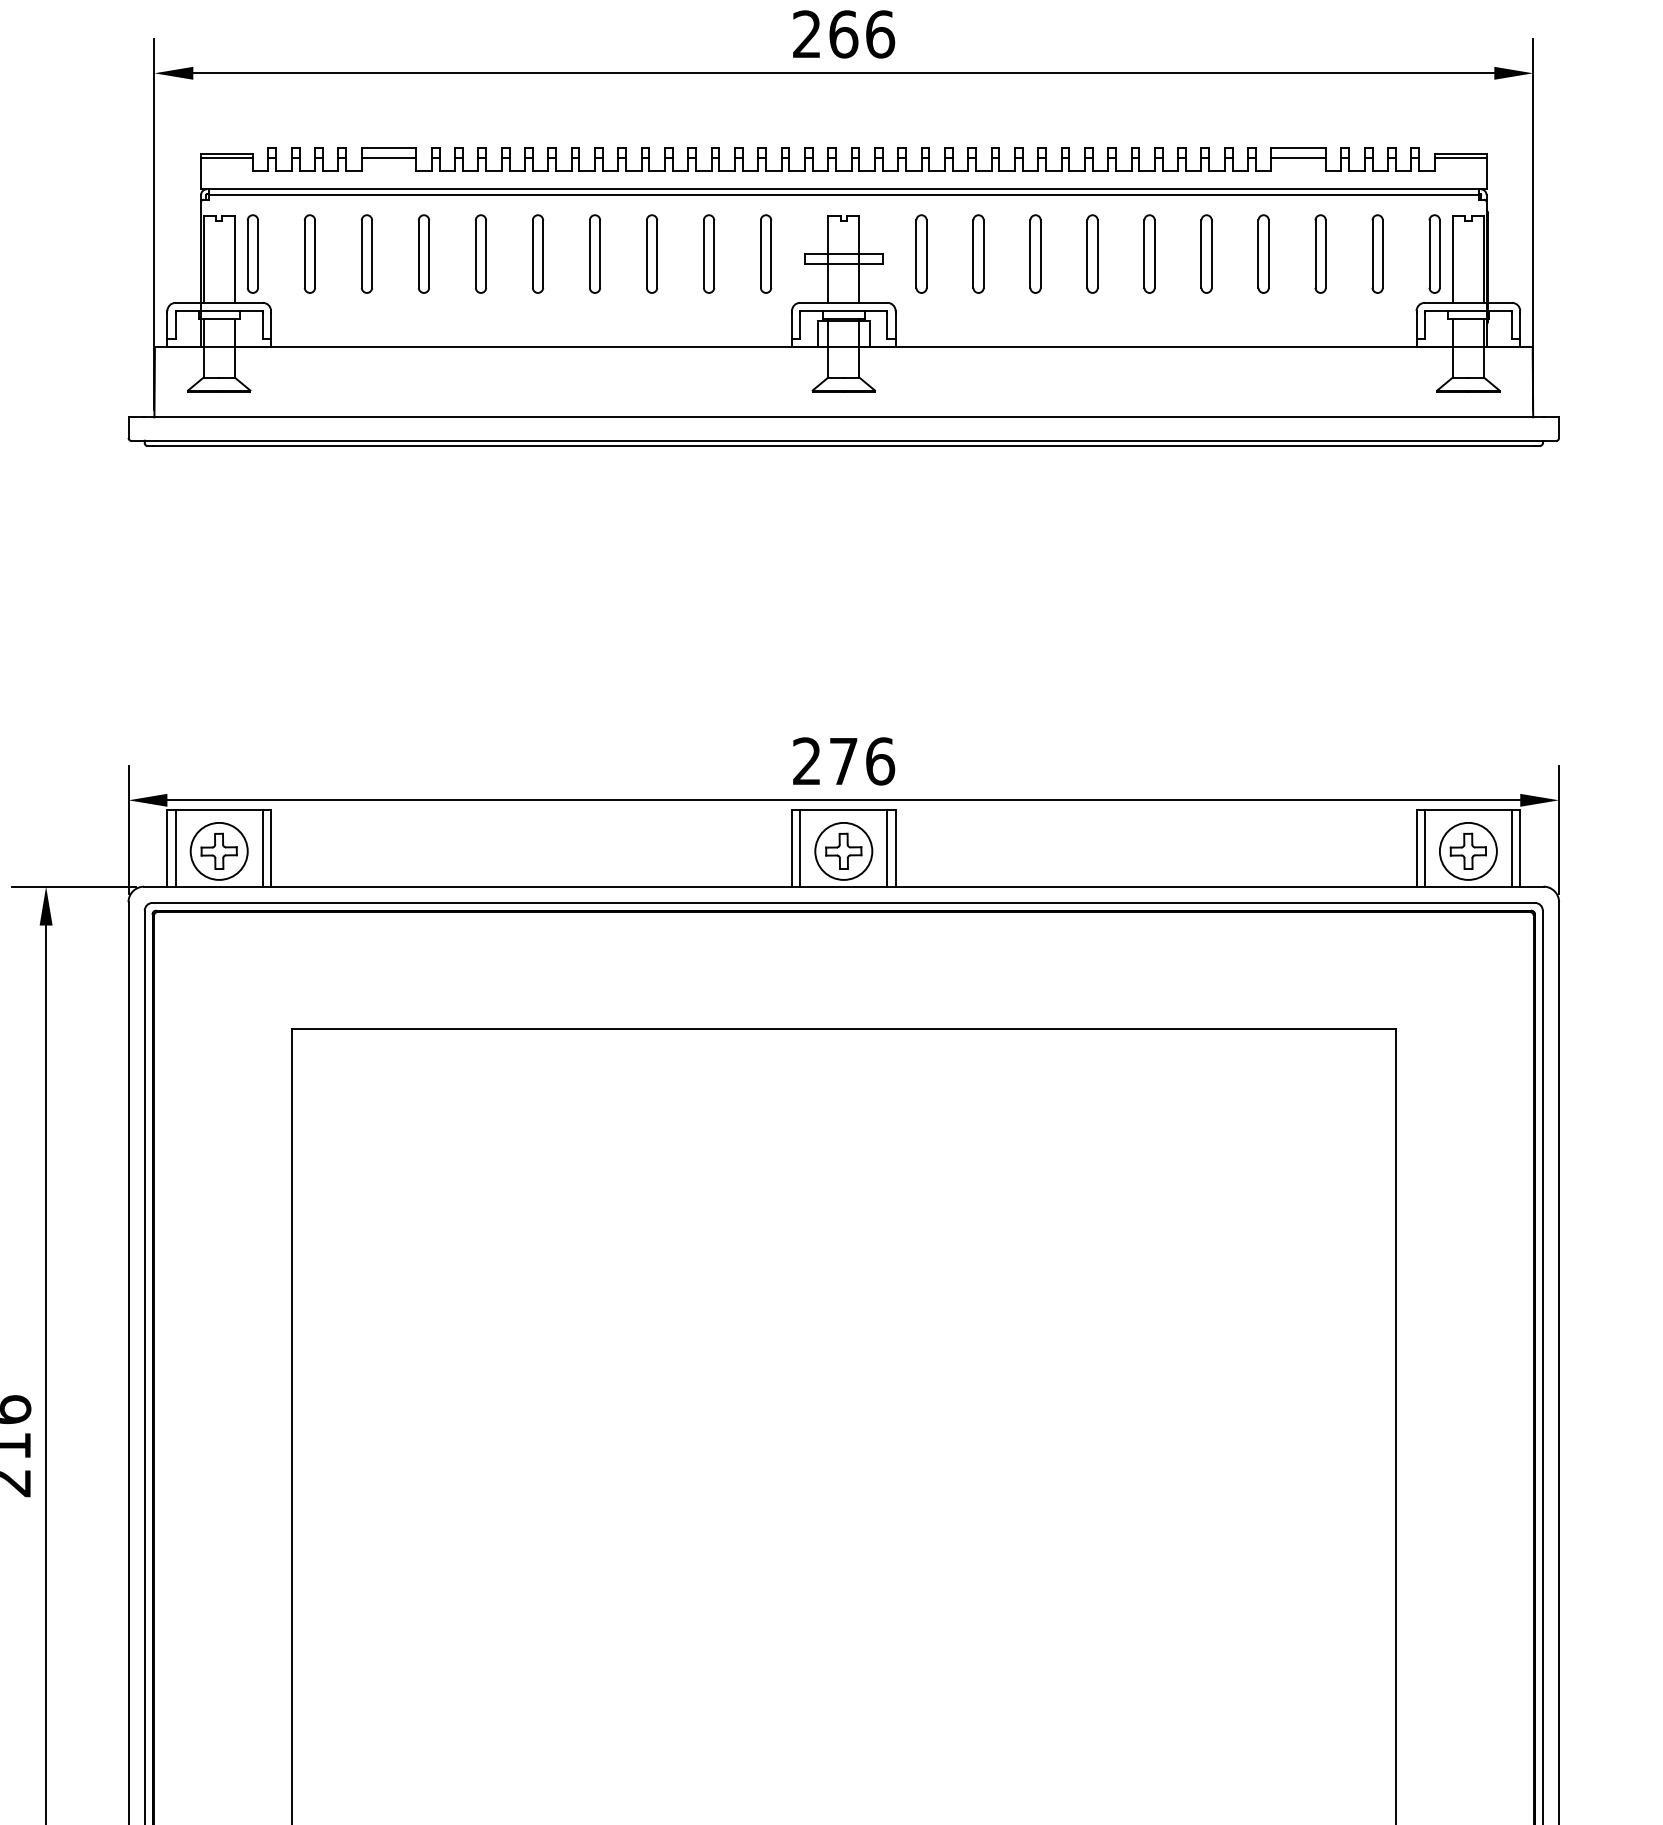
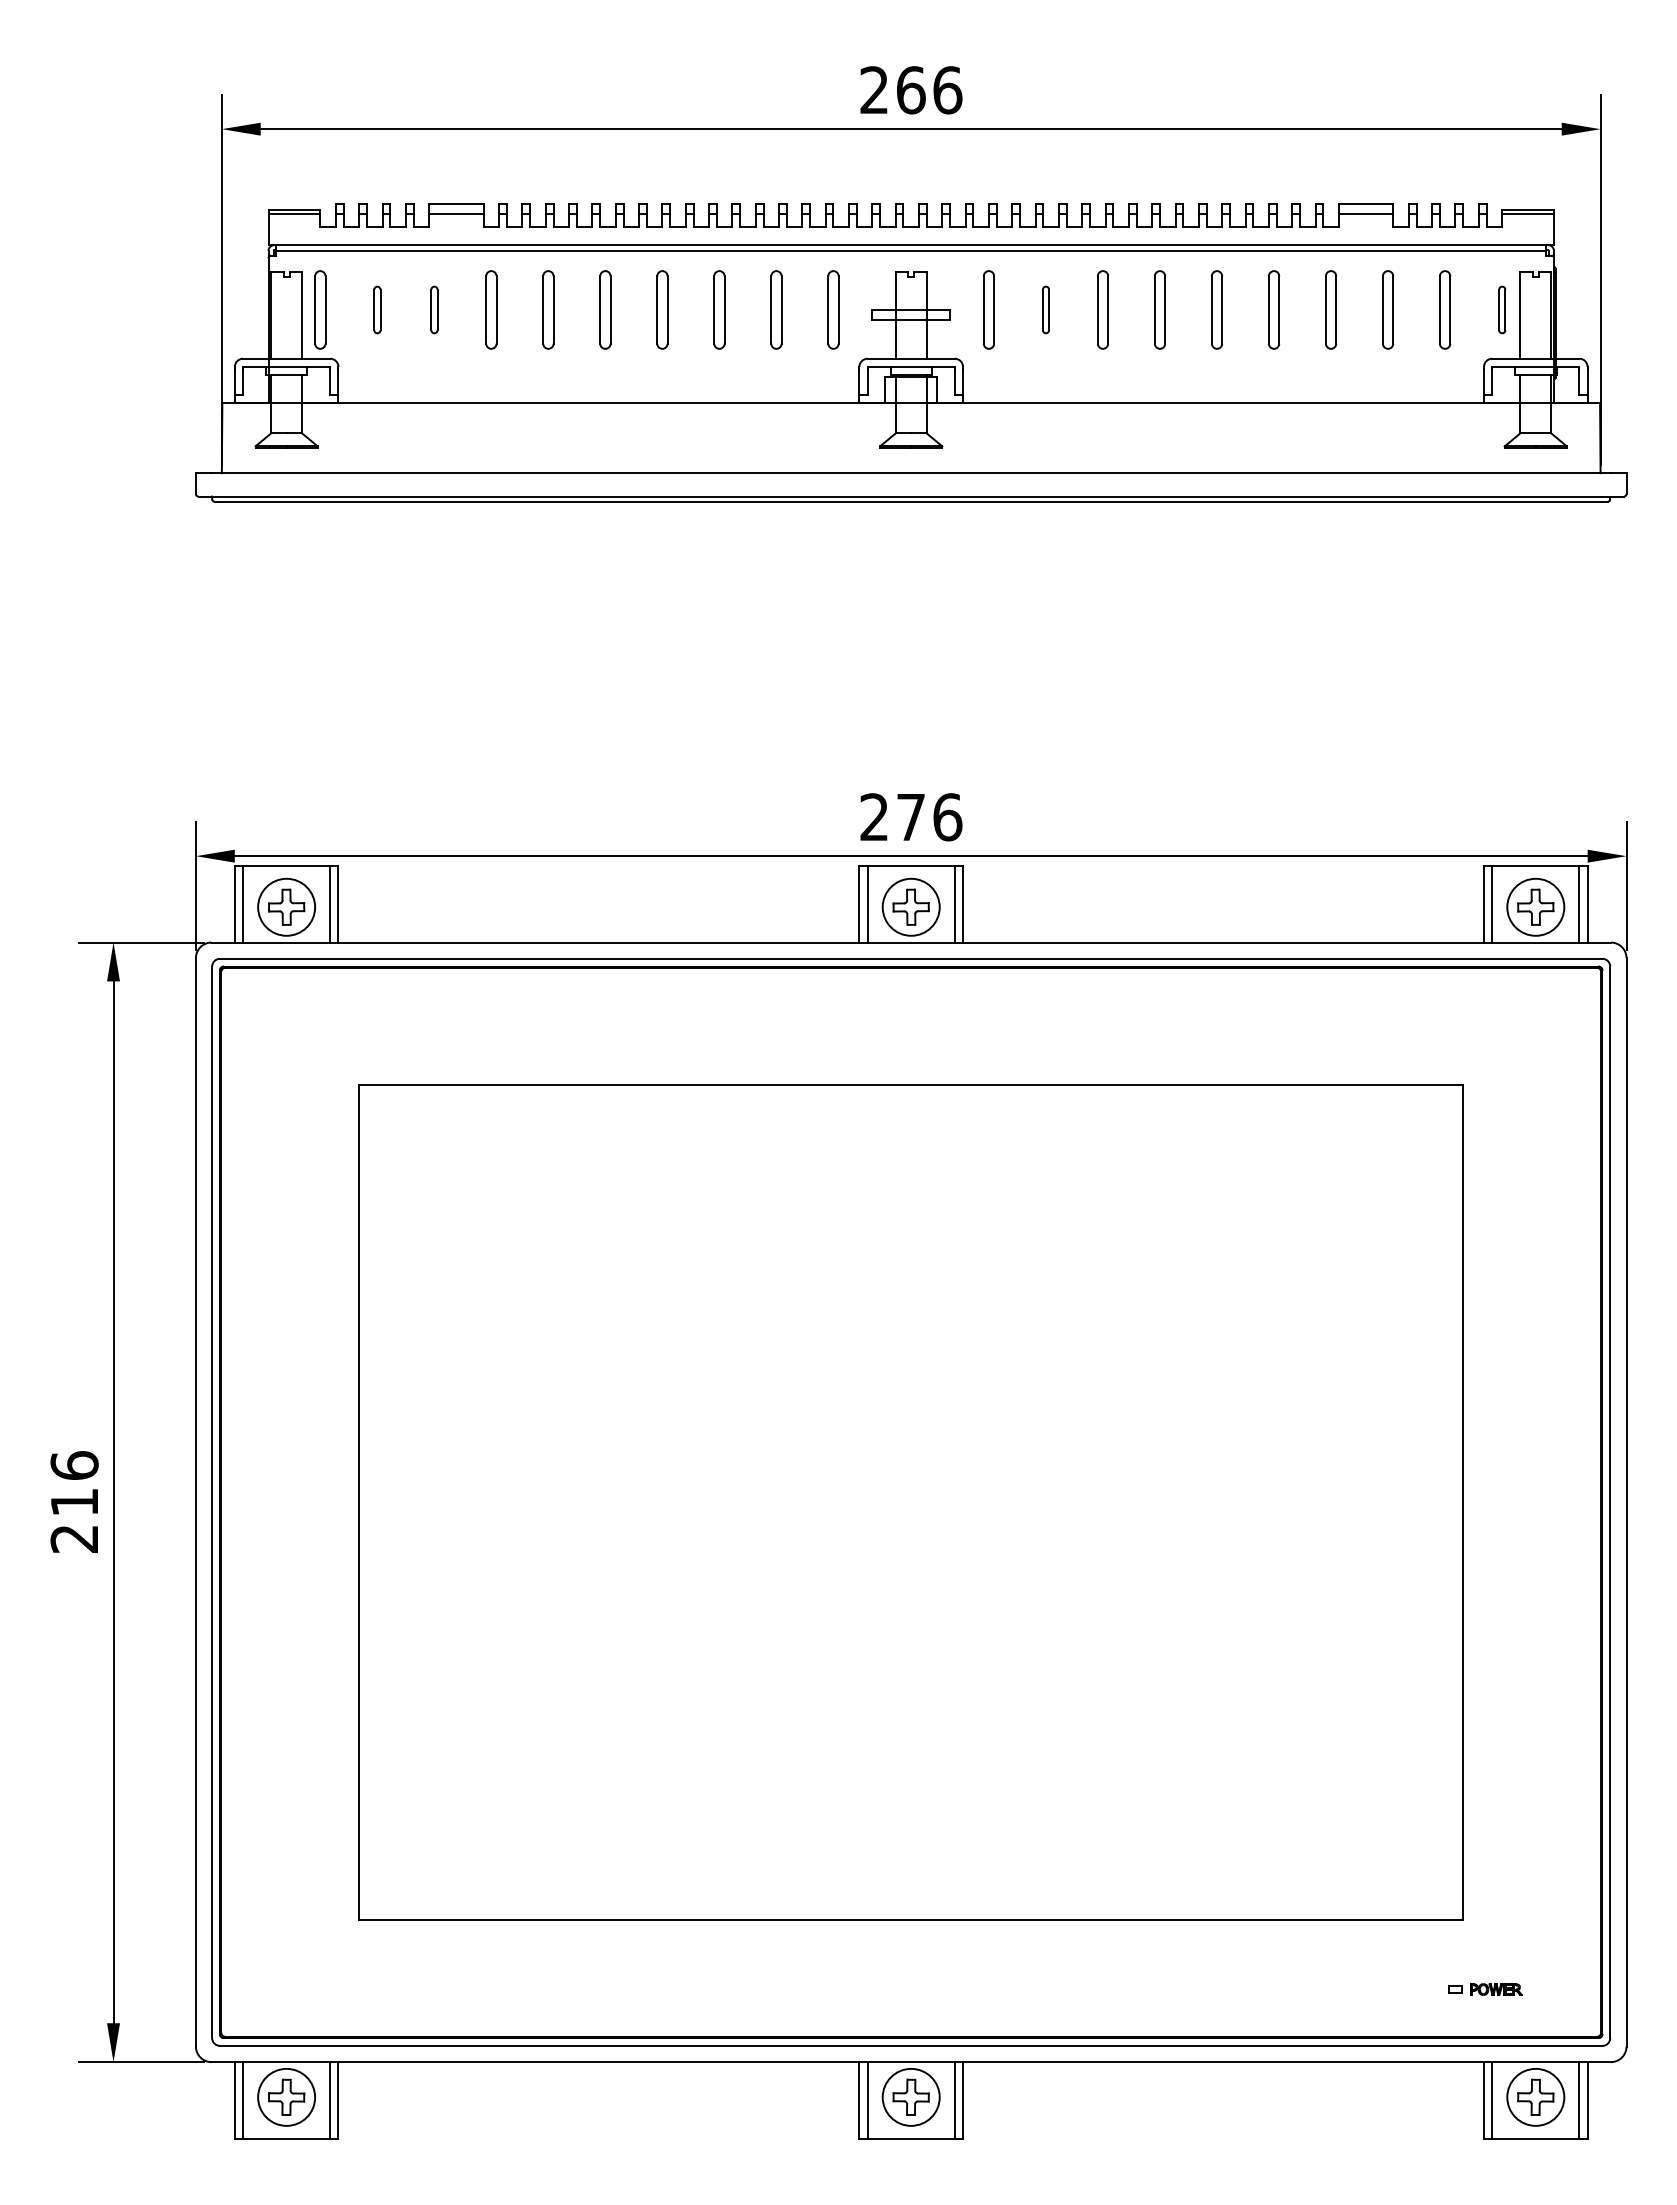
part: (310, 253) -> (377, 309), size x0.6
part: (367, 253) -> (434, 309), size x0.6
part: (978, 253) -> (1045, 309), size x0.6
part: (1435, 253) -> (1502, 309), size x0.6

